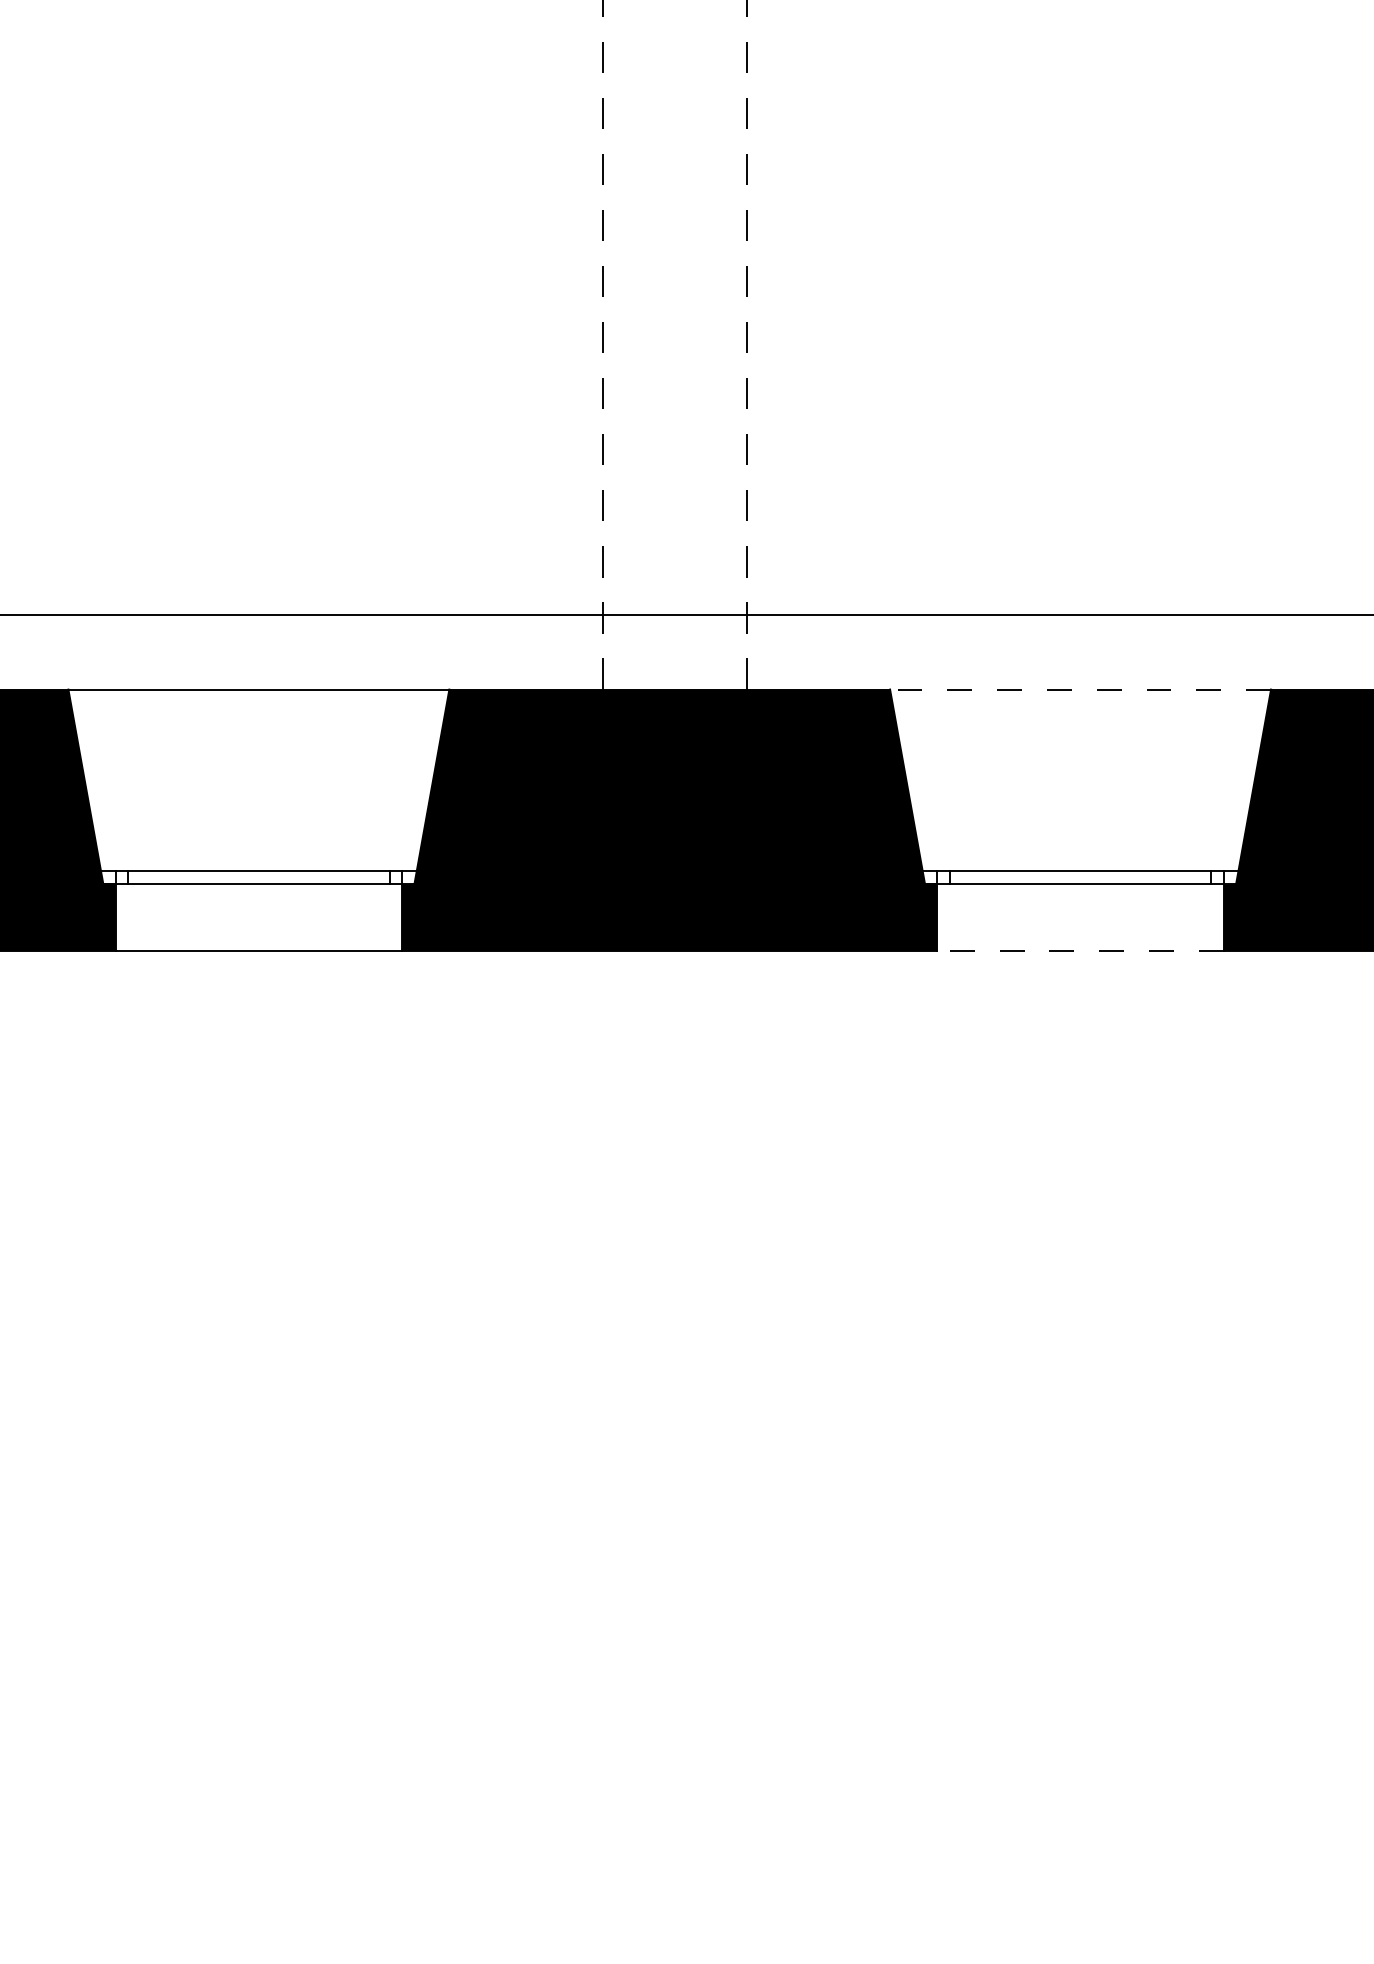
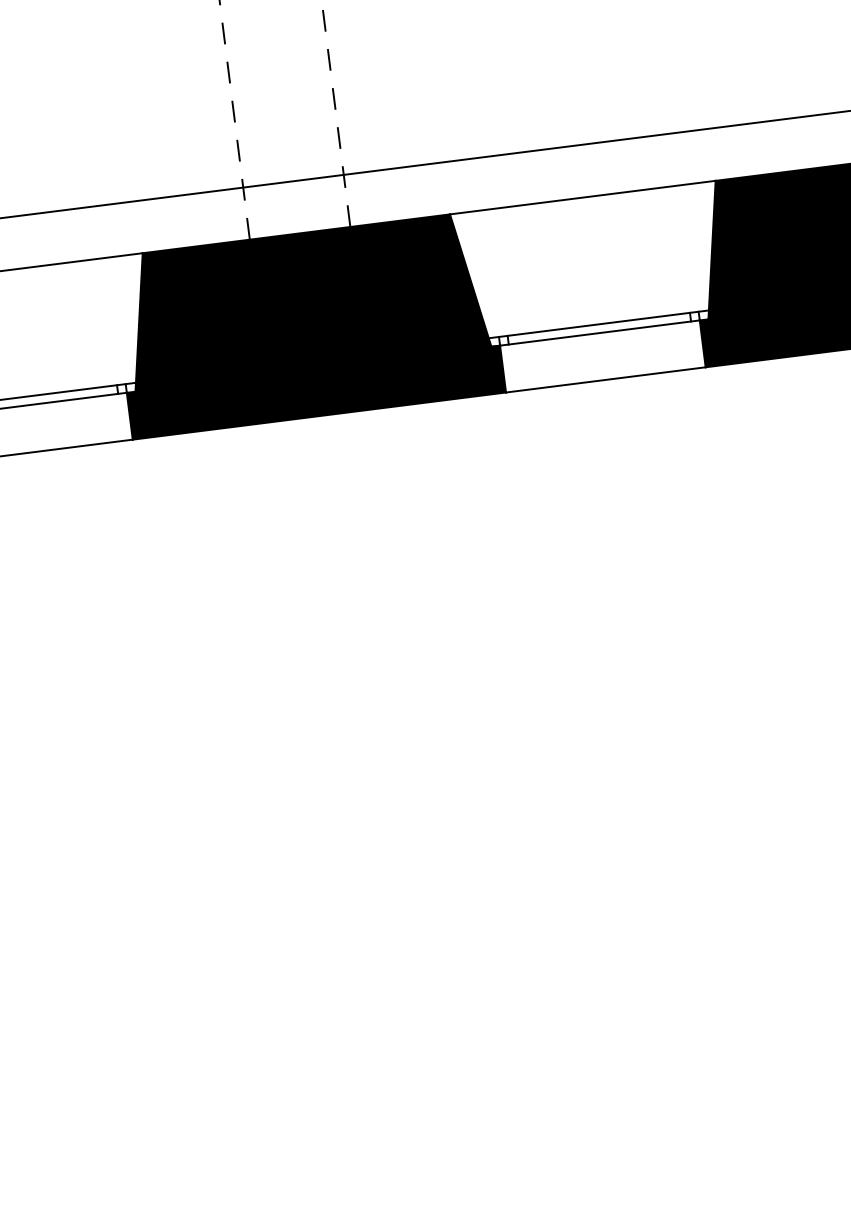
line: (1080, 689) -> (582, 197), dashed -> solid
line: (1080, 951) -> (605, 380), dashed -> solid

